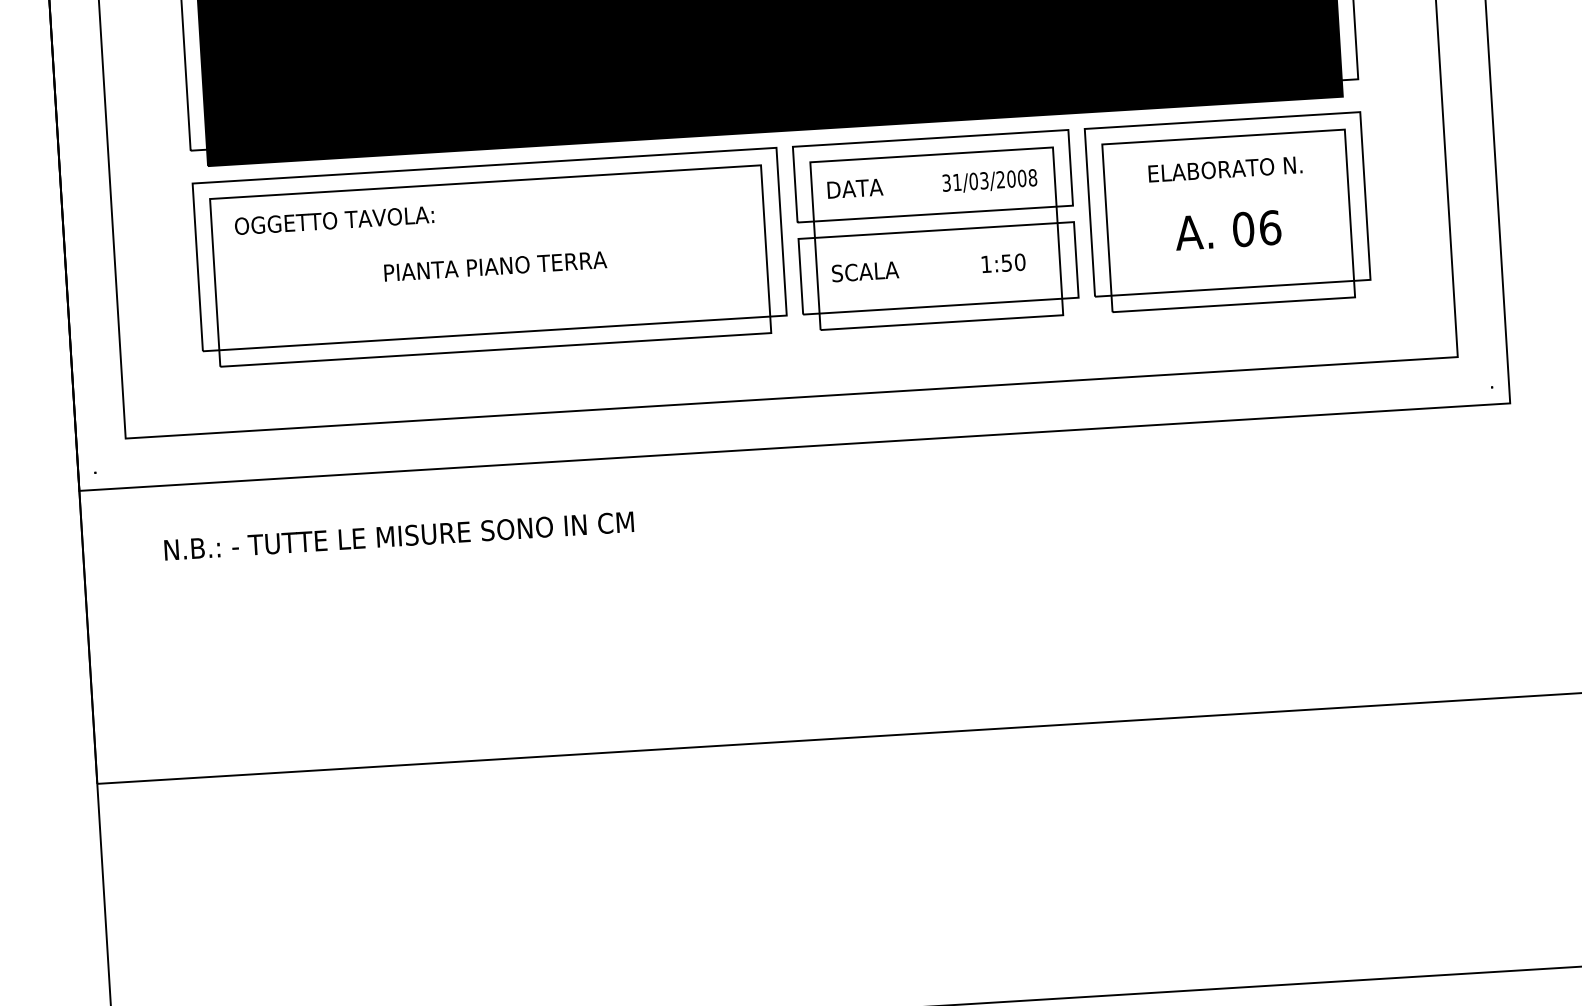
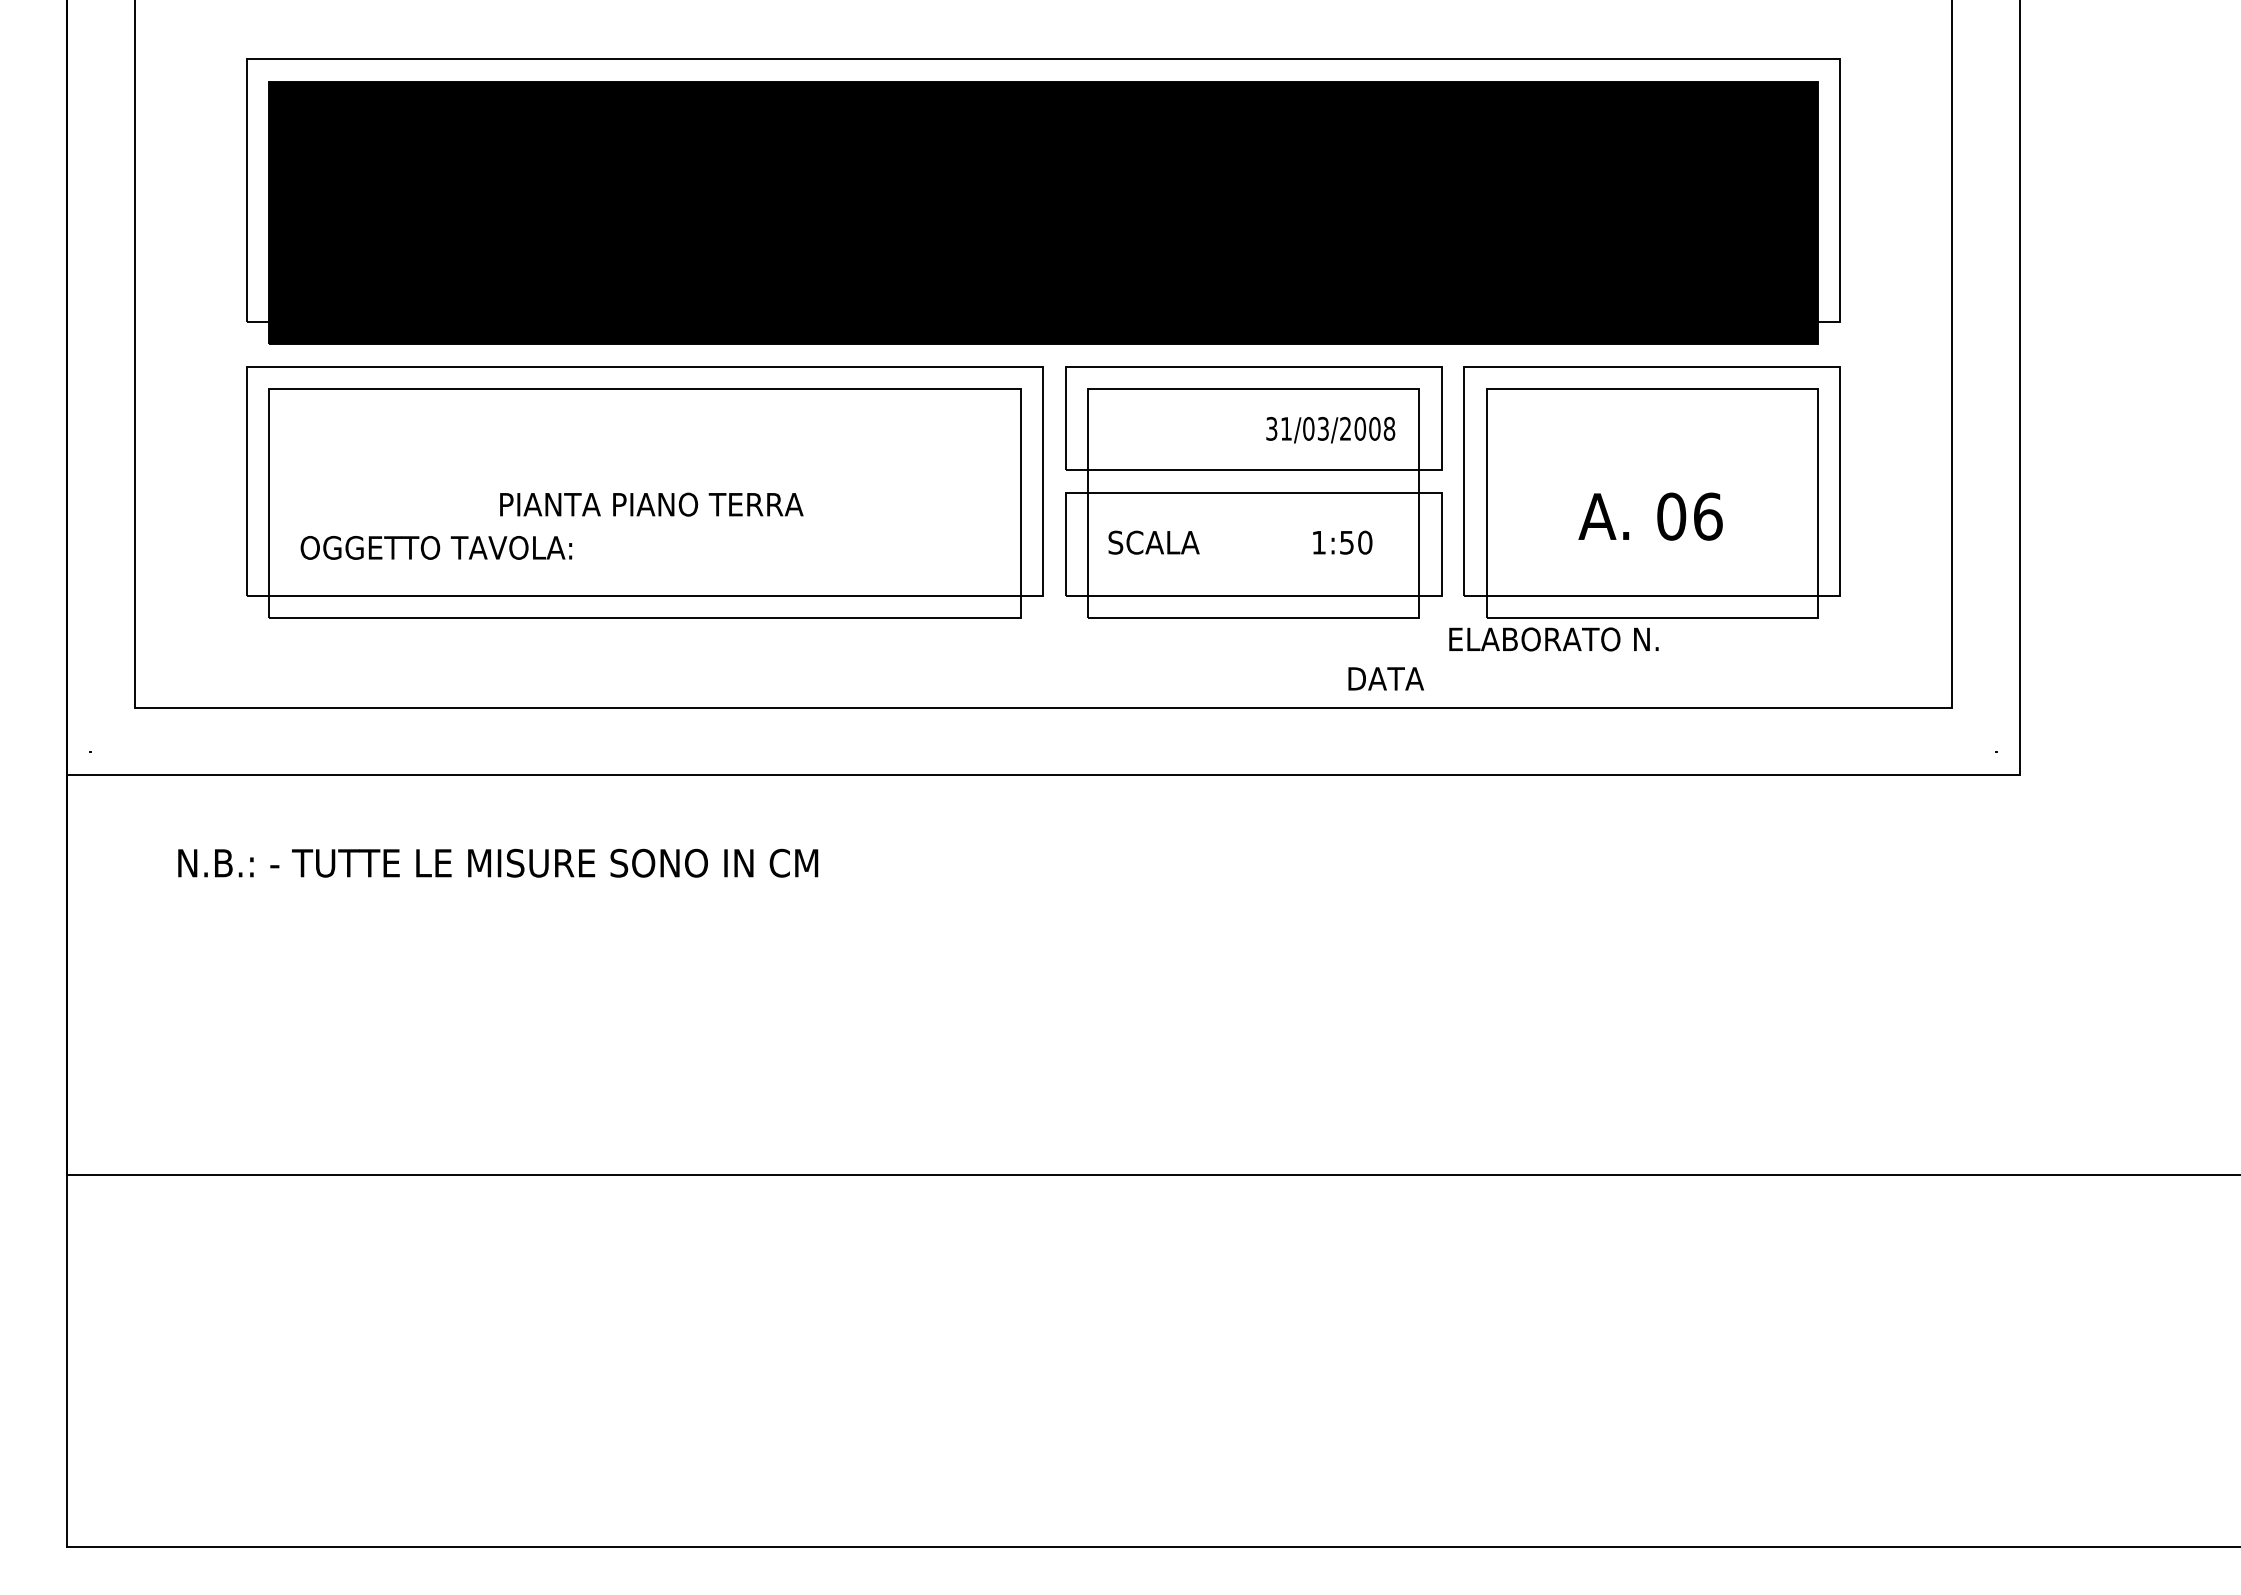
text: (1225, 169) -> (1553, 639), moved
text: (854, 188) -> (1385, 678), moved
text: (334, 220) -> (436, 547), moved

